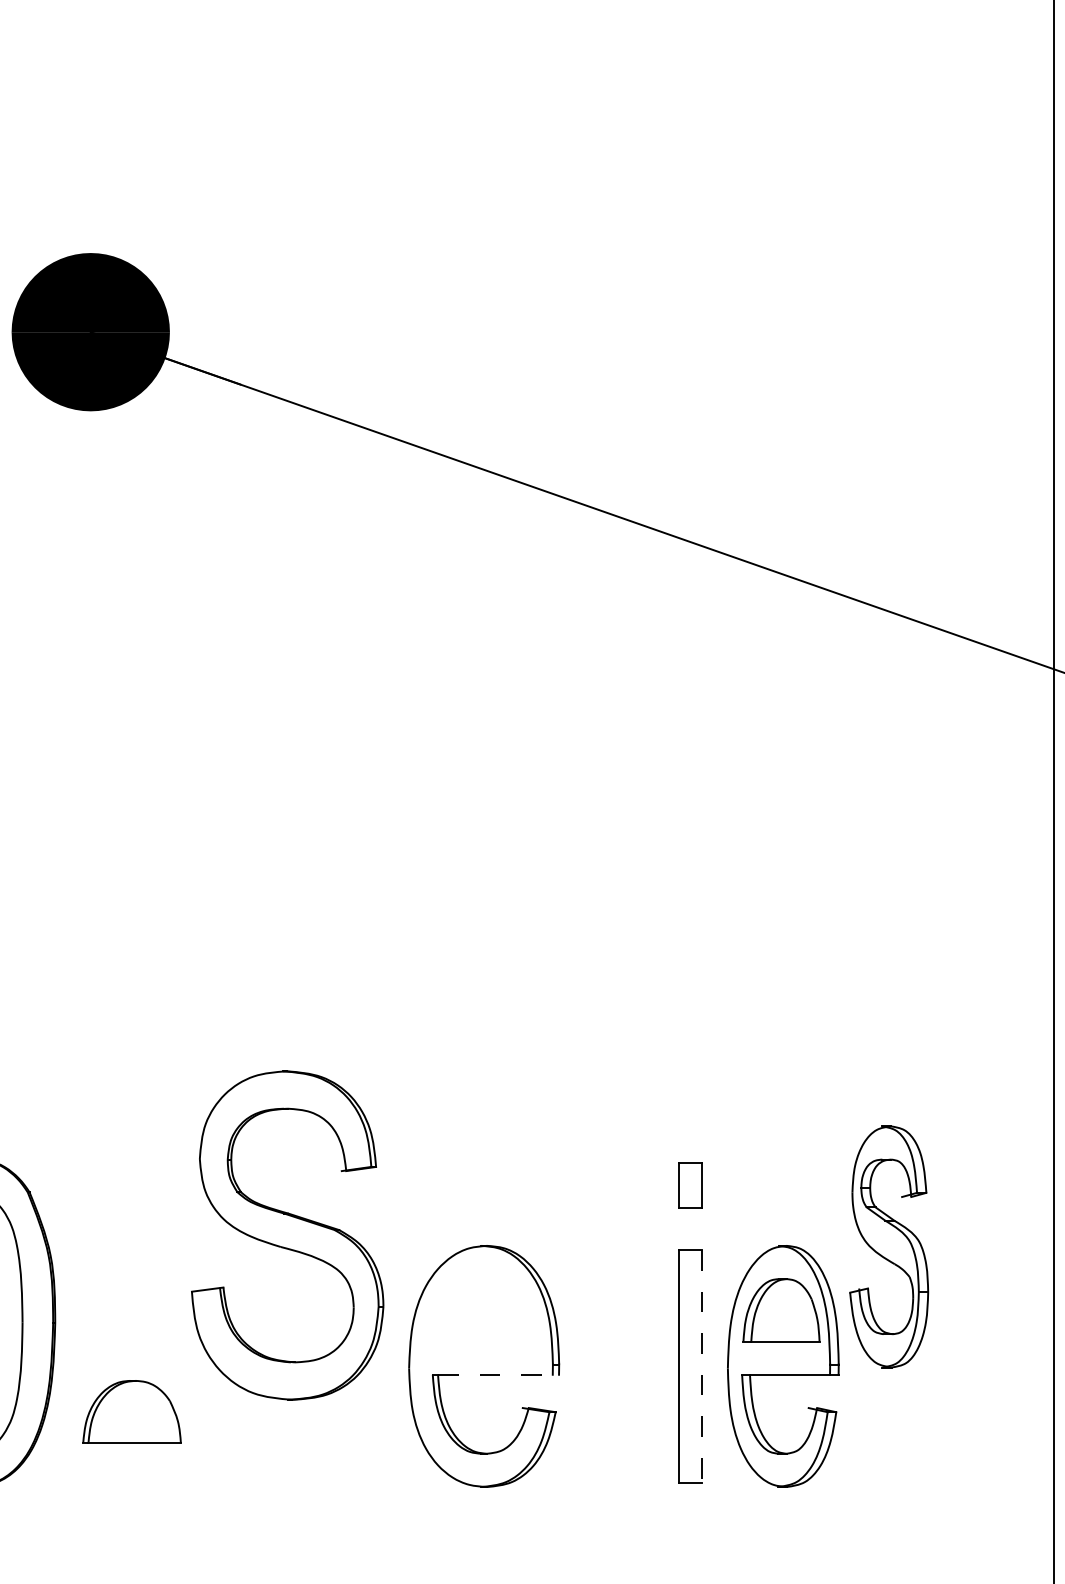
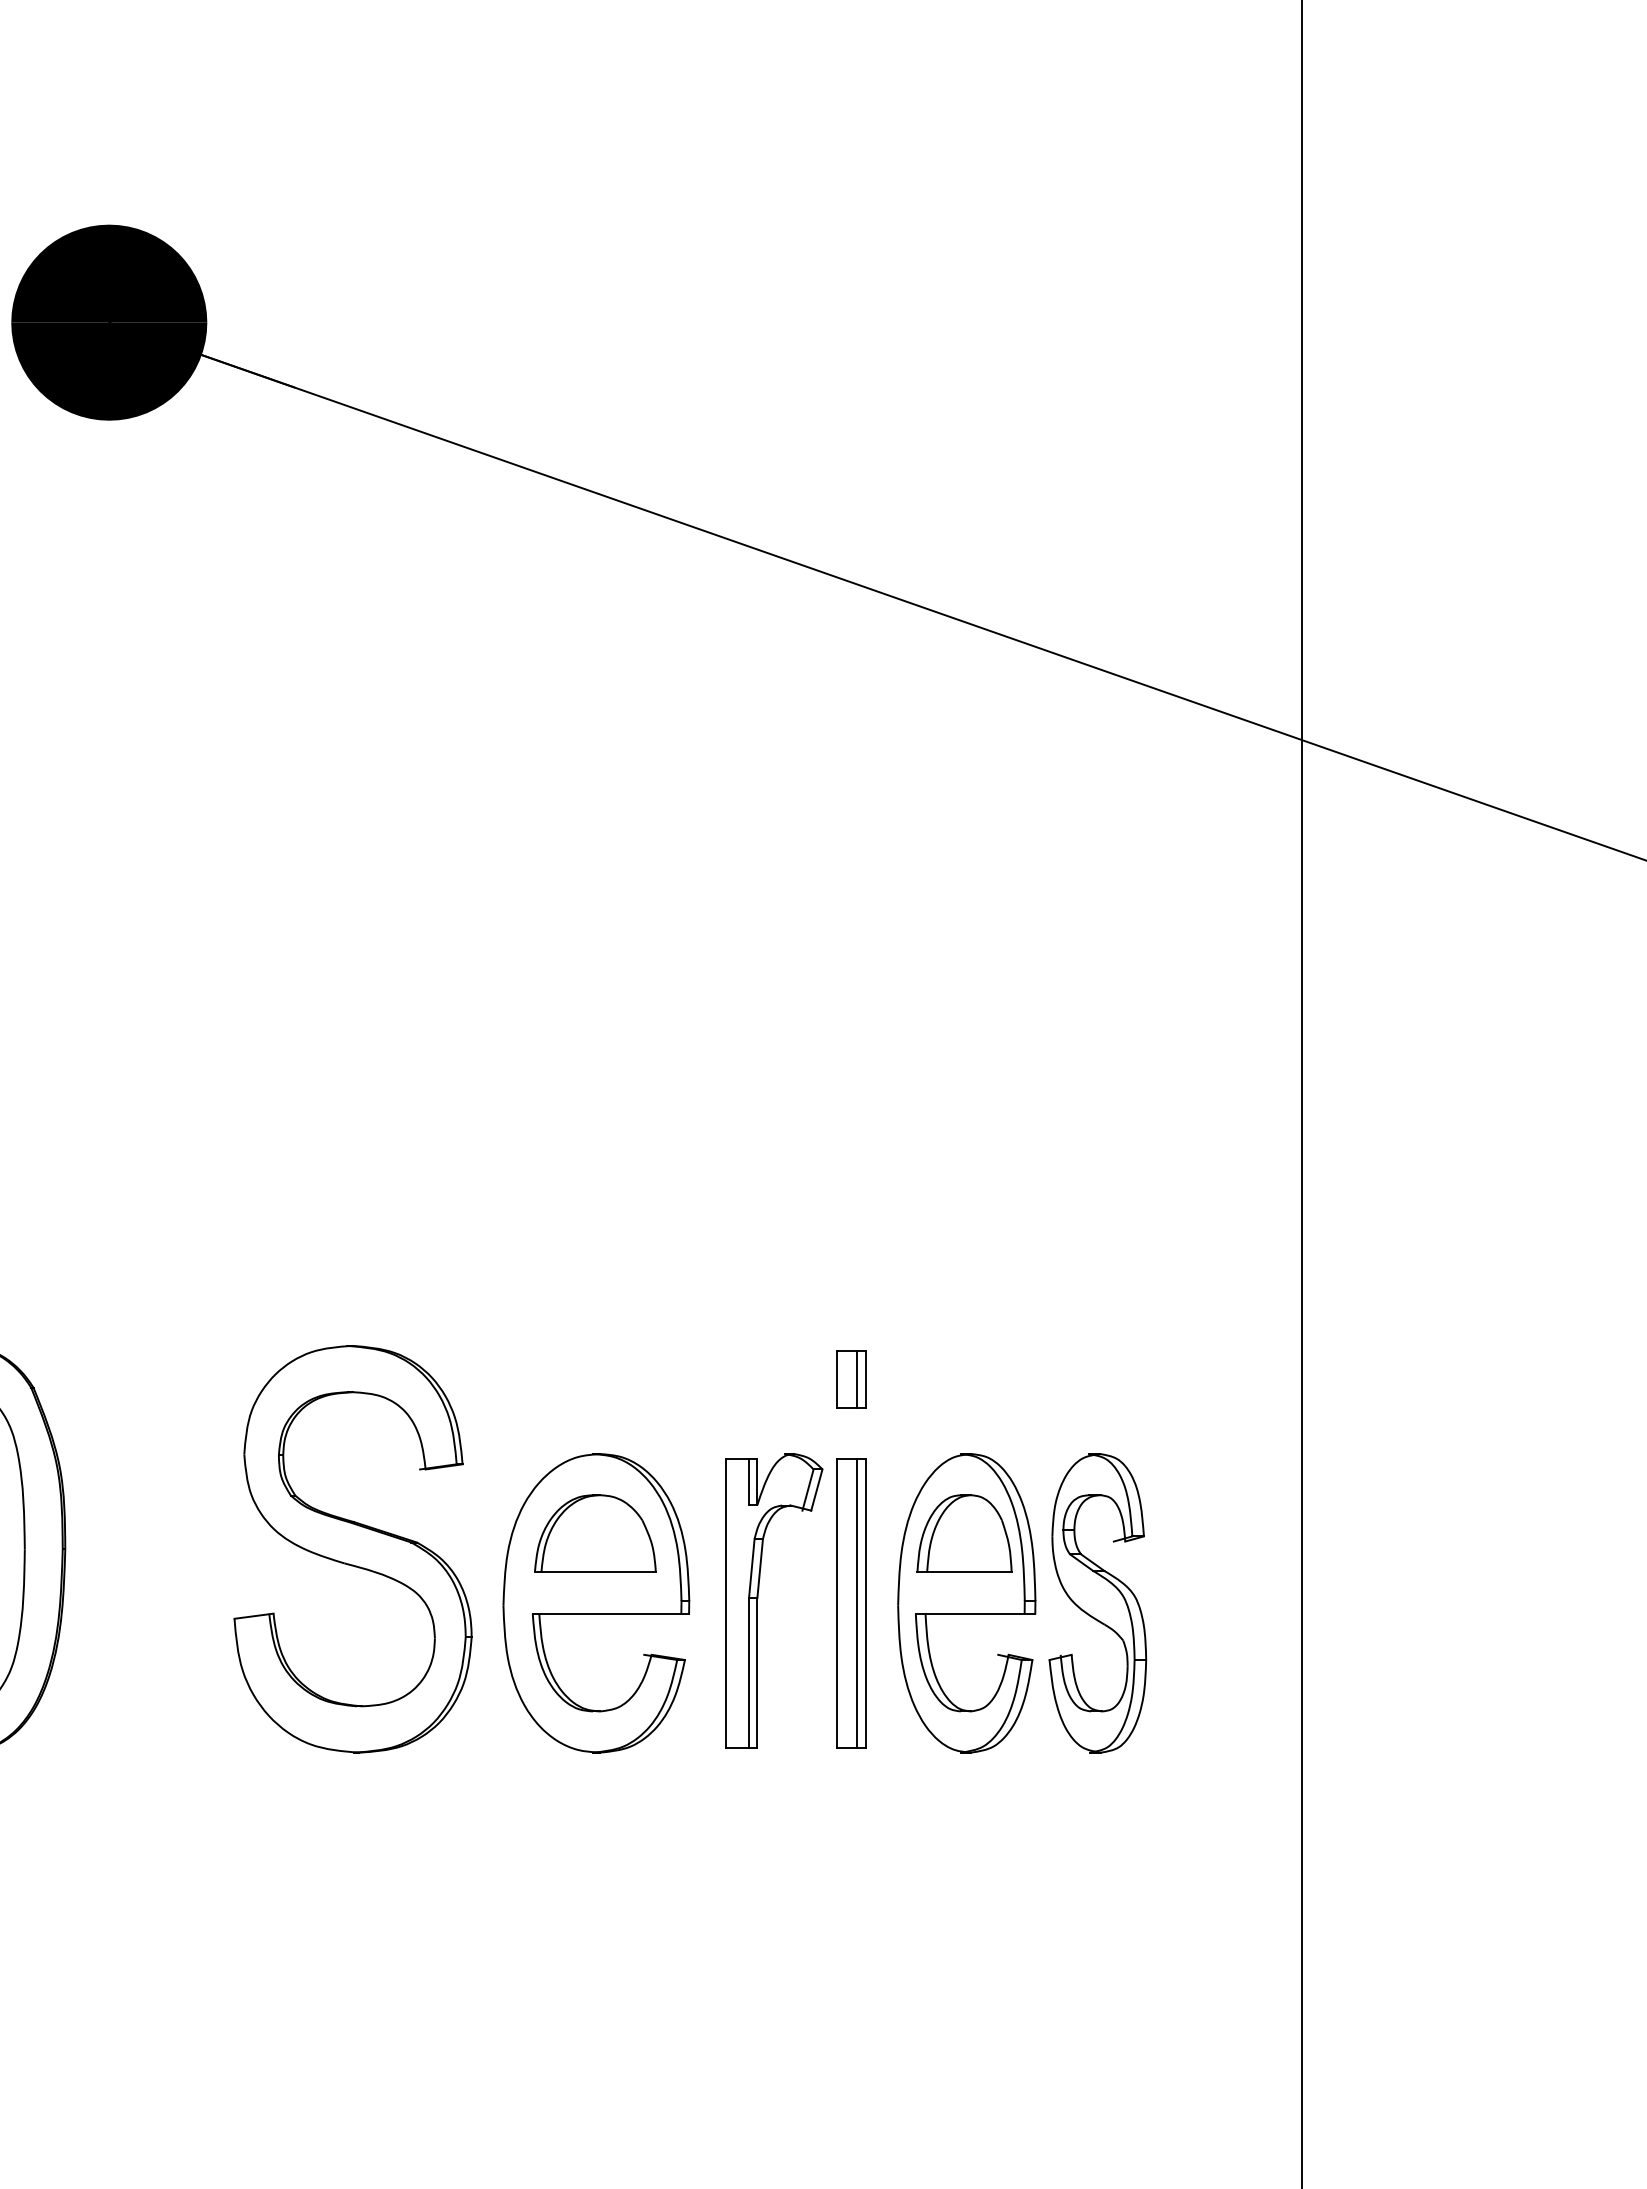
line: (695, 1185) -> (857, 1379), added
part: (287, 1235) -> (352, 1549), moved
part: (888, 1247) -> (1097, 1603), moved
part: (615, 1362) -> (758, 1598), added
line: (695, 1366) -> (857, 1603), added
line: (702, 1366) -> (866, 1603), dashed -> solid
line: (498, 1374) -> (614, 1613), dashed -> solid
part: (132, 1411) -> (595, 1533), moved

